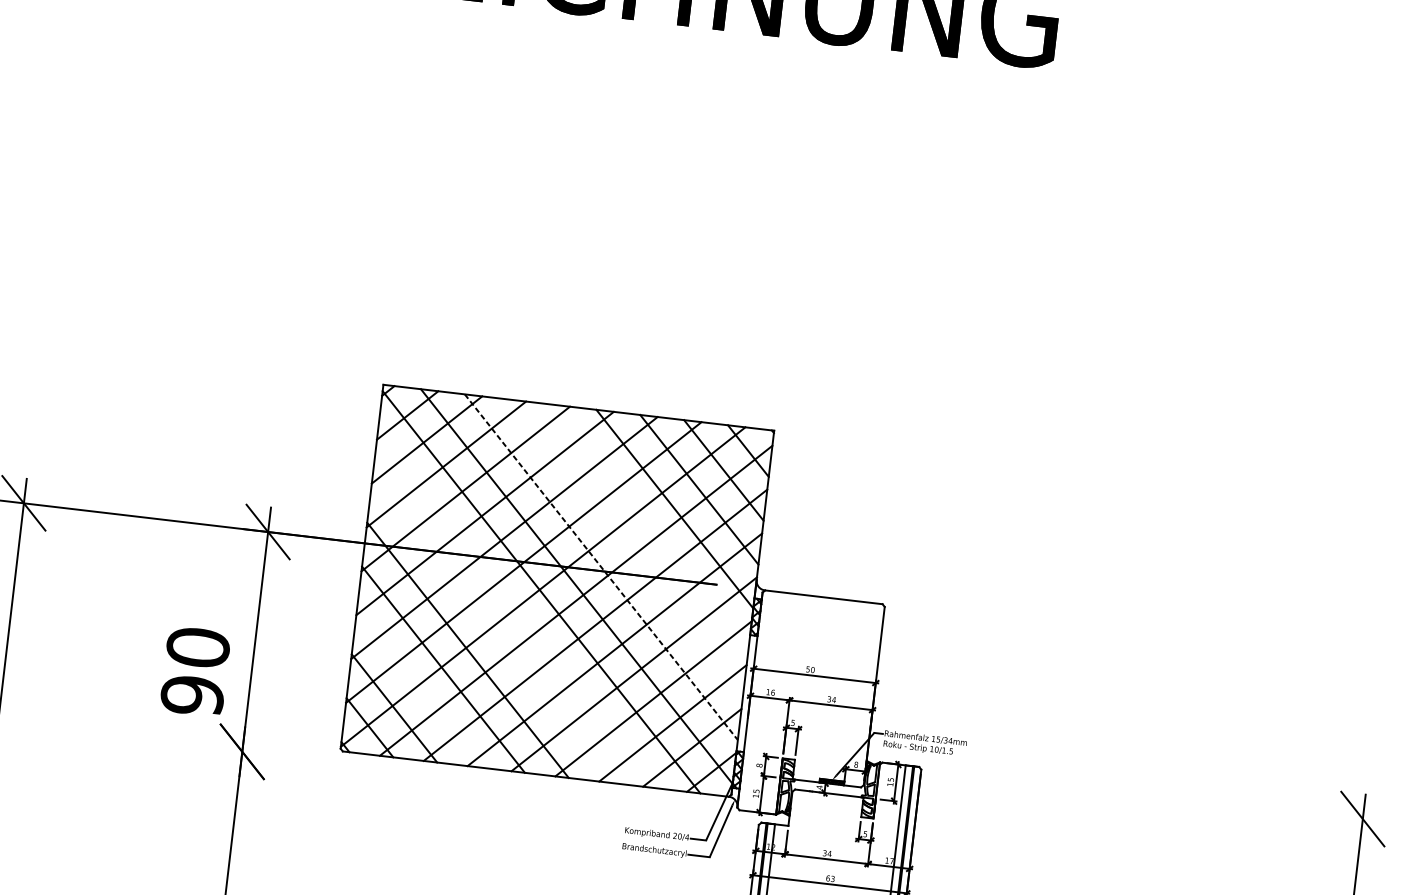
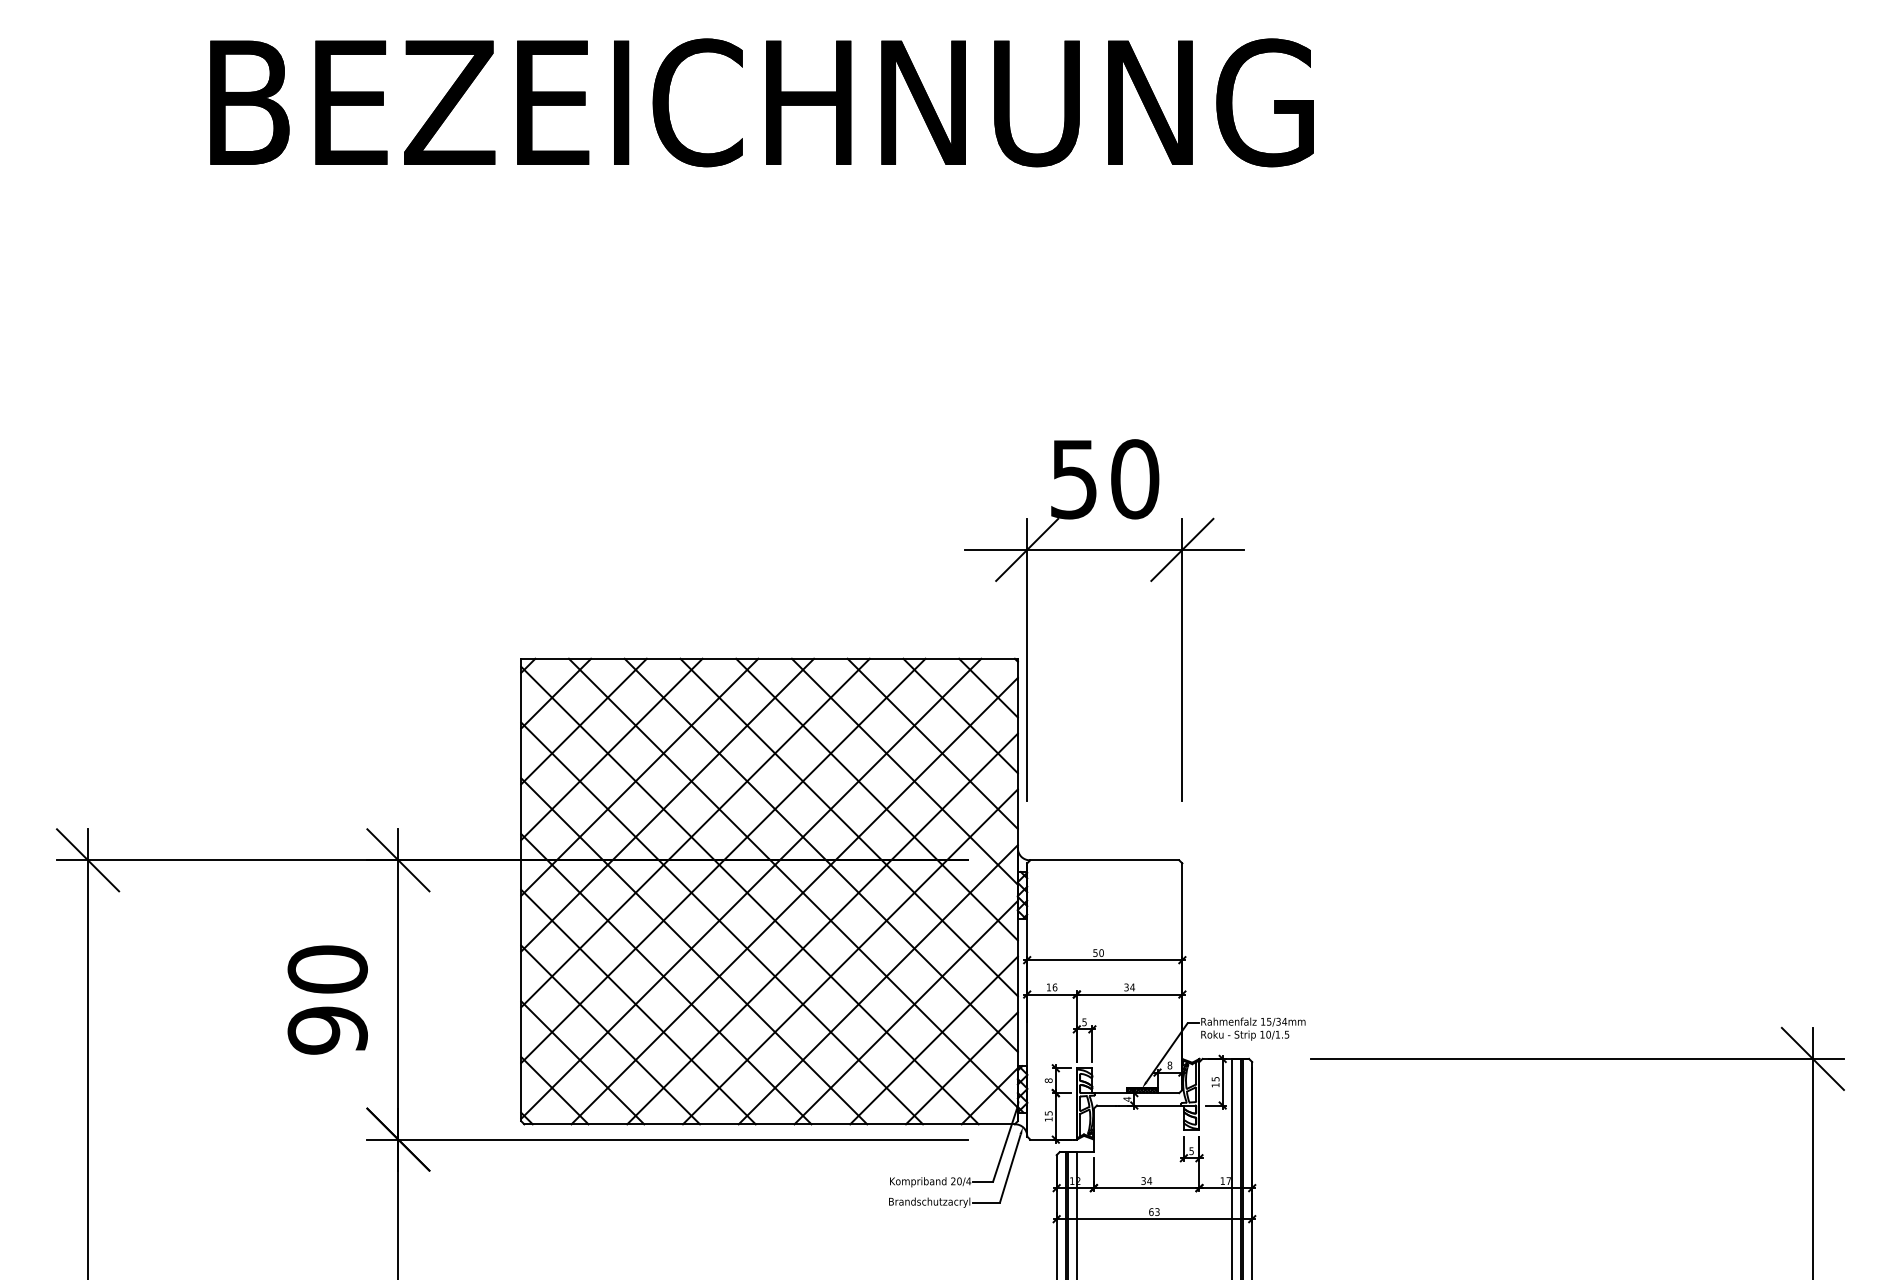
part: (885, 382) -> (1150, 581), added
line: (649, 528) -> (876, 799), added
line: (625, 547) -> (848, 827), added
line: (601, 567) -> (821, 855), dashed -> solid
line: (517, 611) -> (722, 923), added
line: (492, 631) -> (694, 951), added
text: (195, 671) -> (327, 999), moved
line: (418, 688) -> (610, 1034), added
line: (454, 776) -> (667, 1139), added
line: (1177, 796) -> (1577, 1058), added

